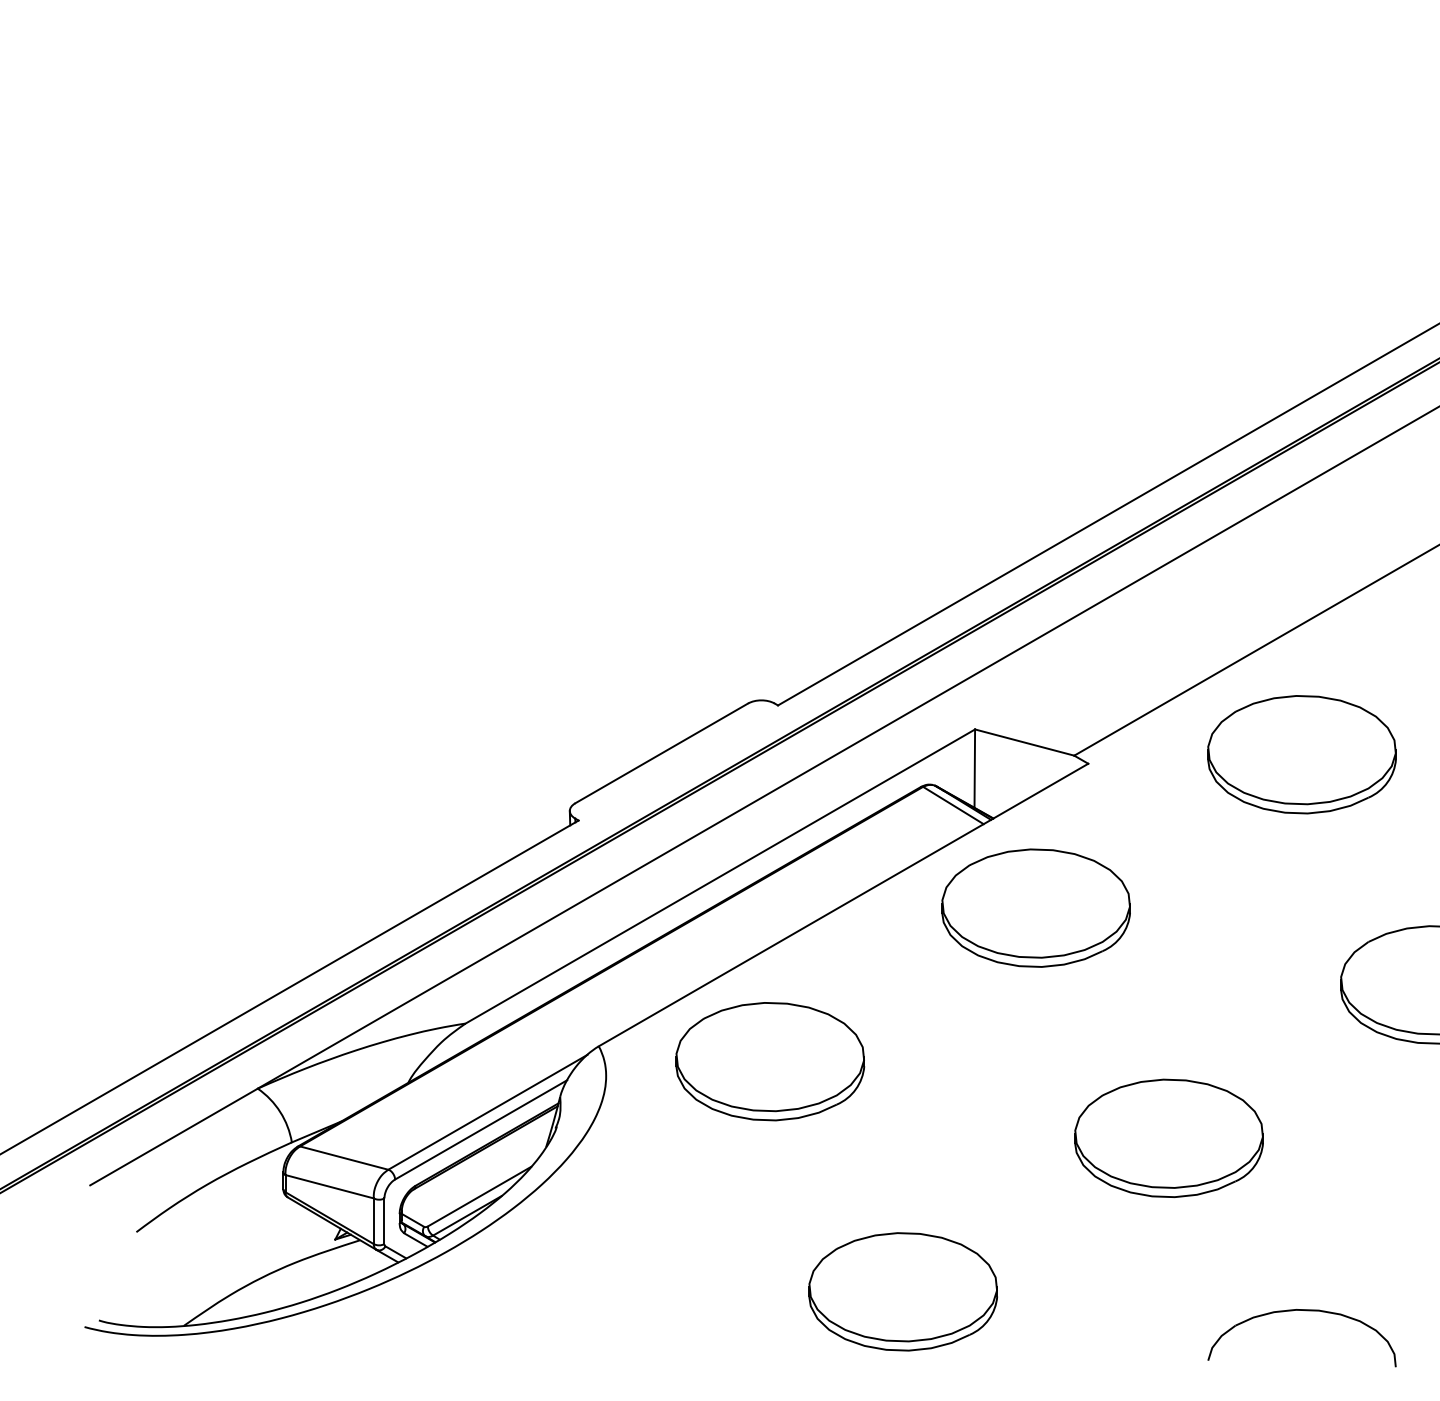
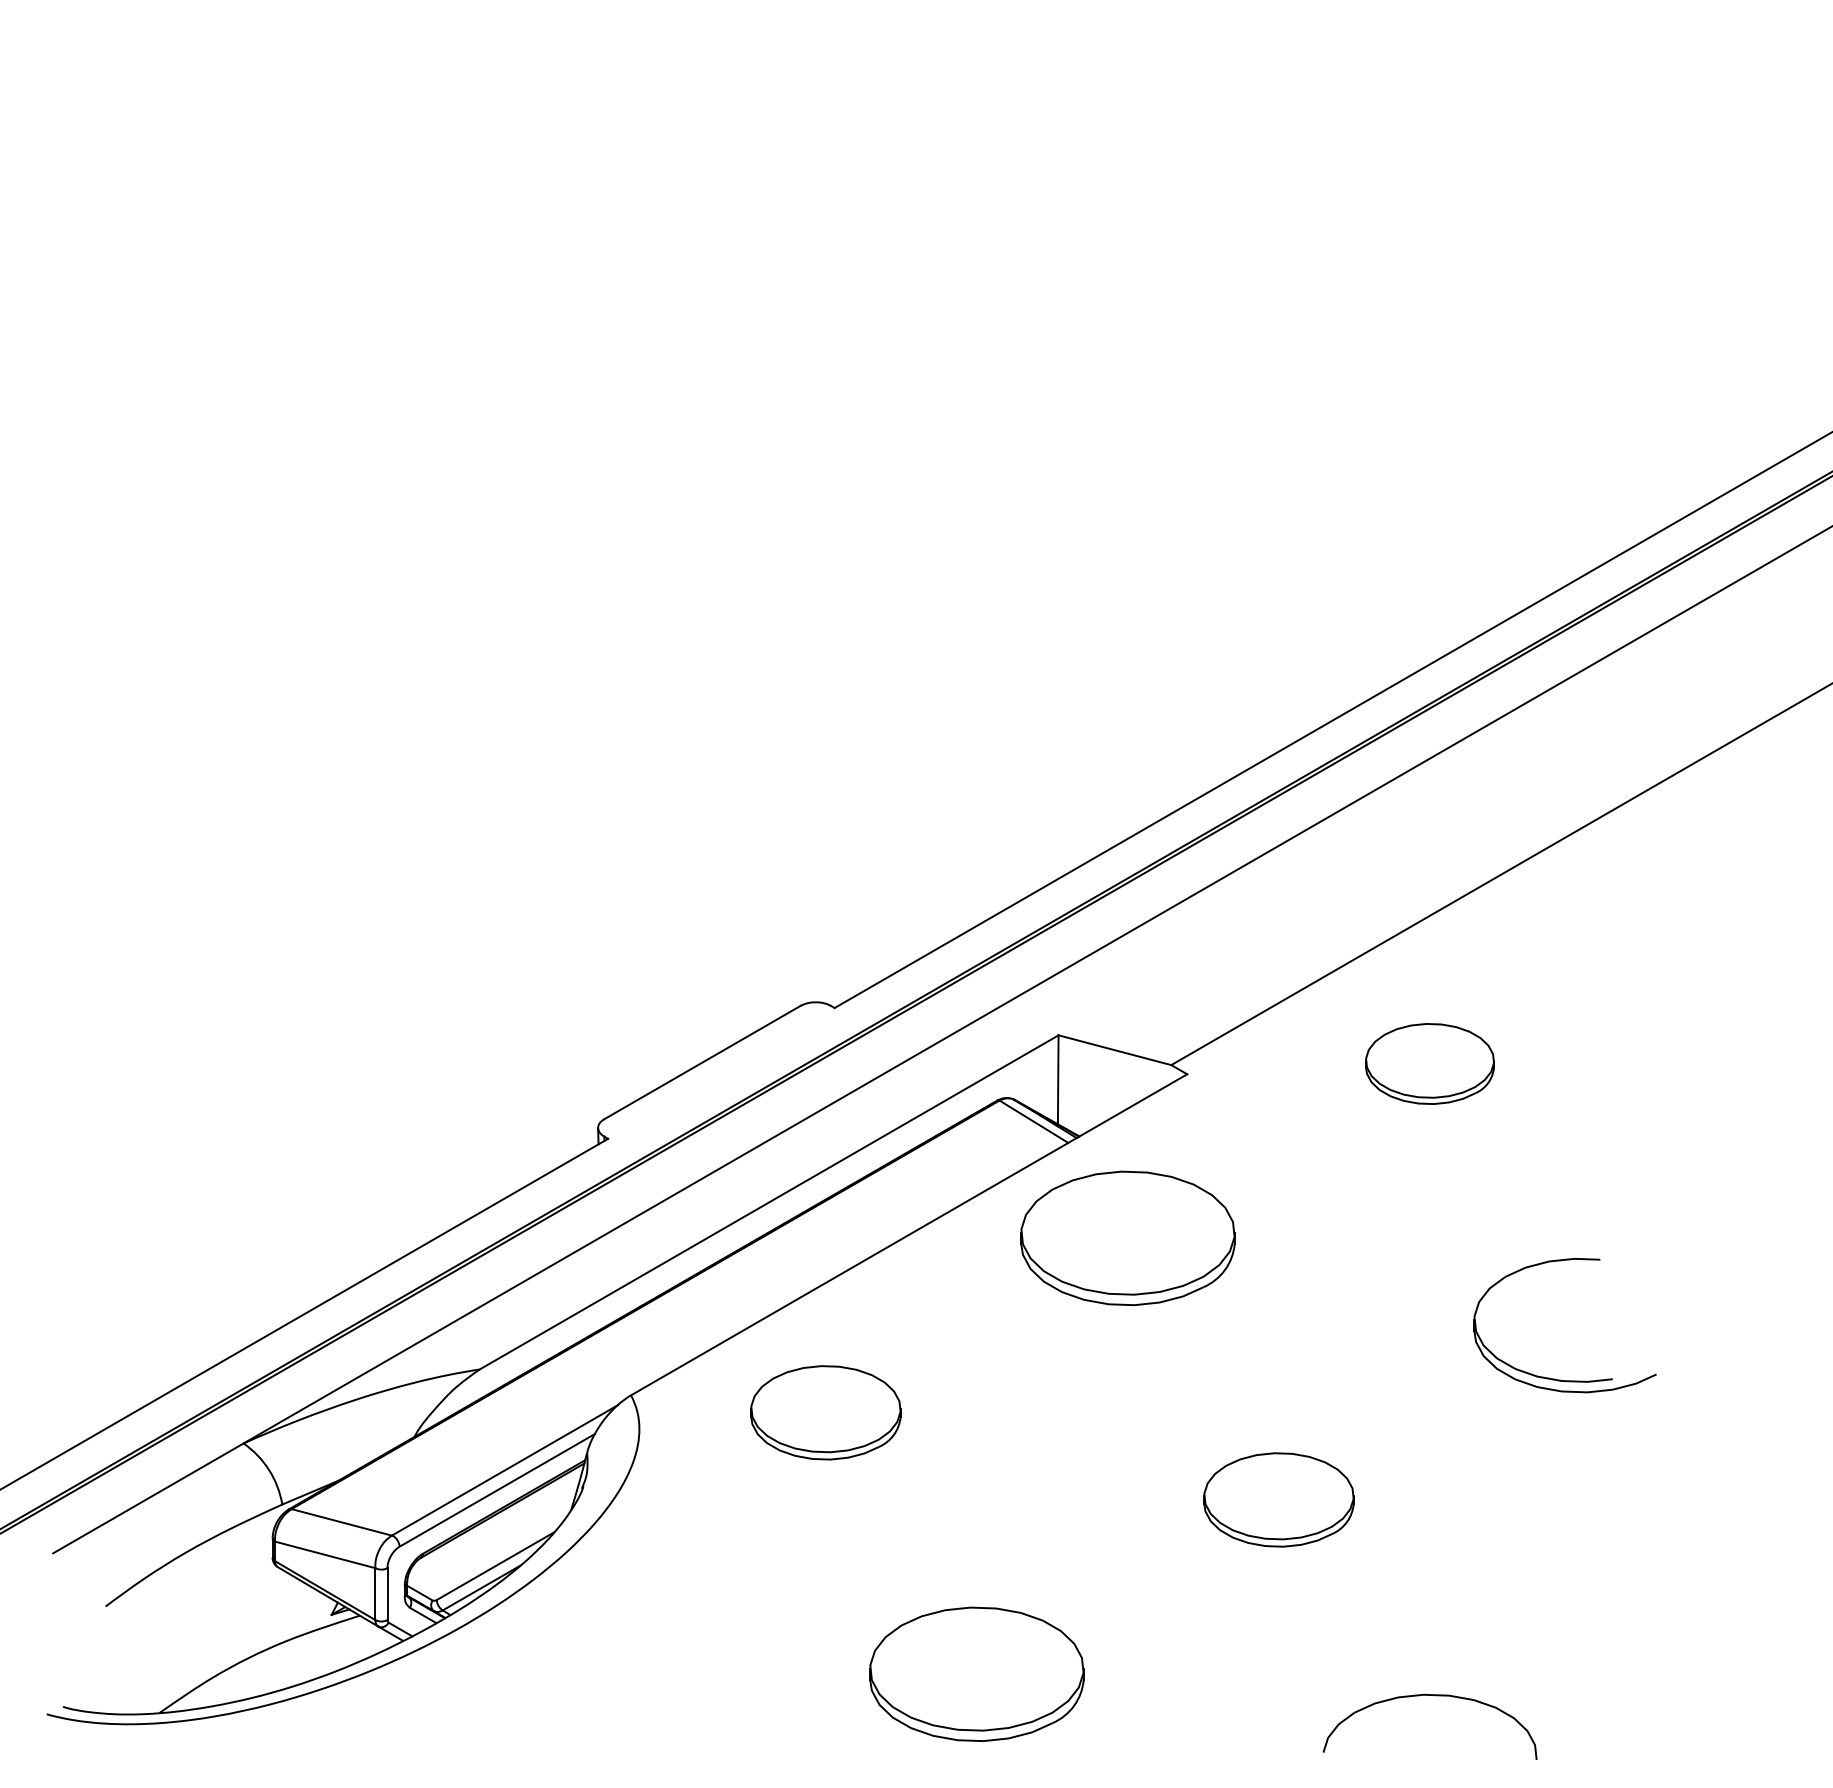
part: (1301, 754) -> (1429, 1063), size x0.6
part: (769, 1061) -> (825, 1412), size x0.7
part: (1168, 1137) -> (1278, 1499), size x0.7

